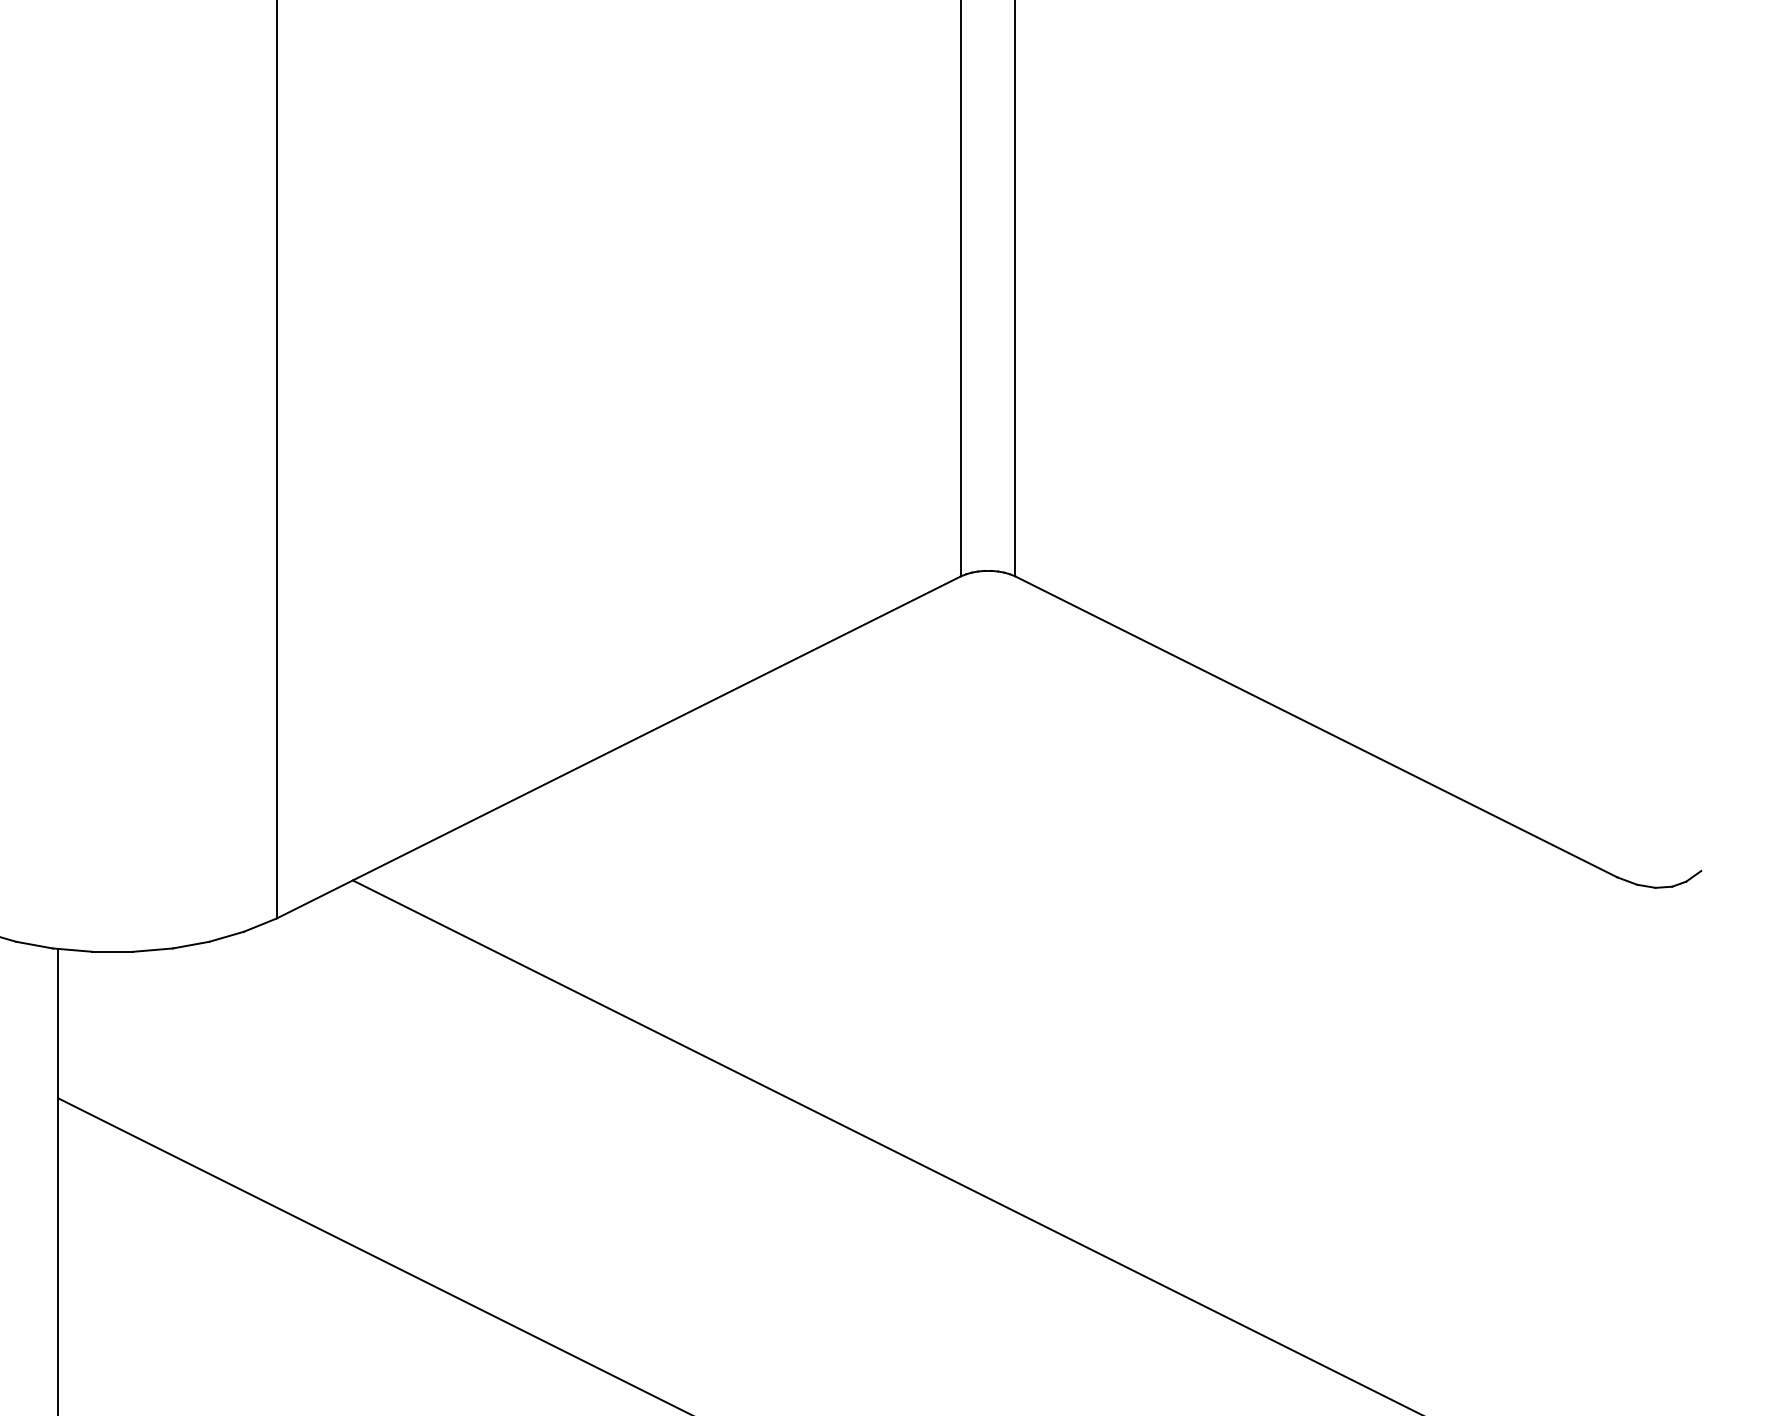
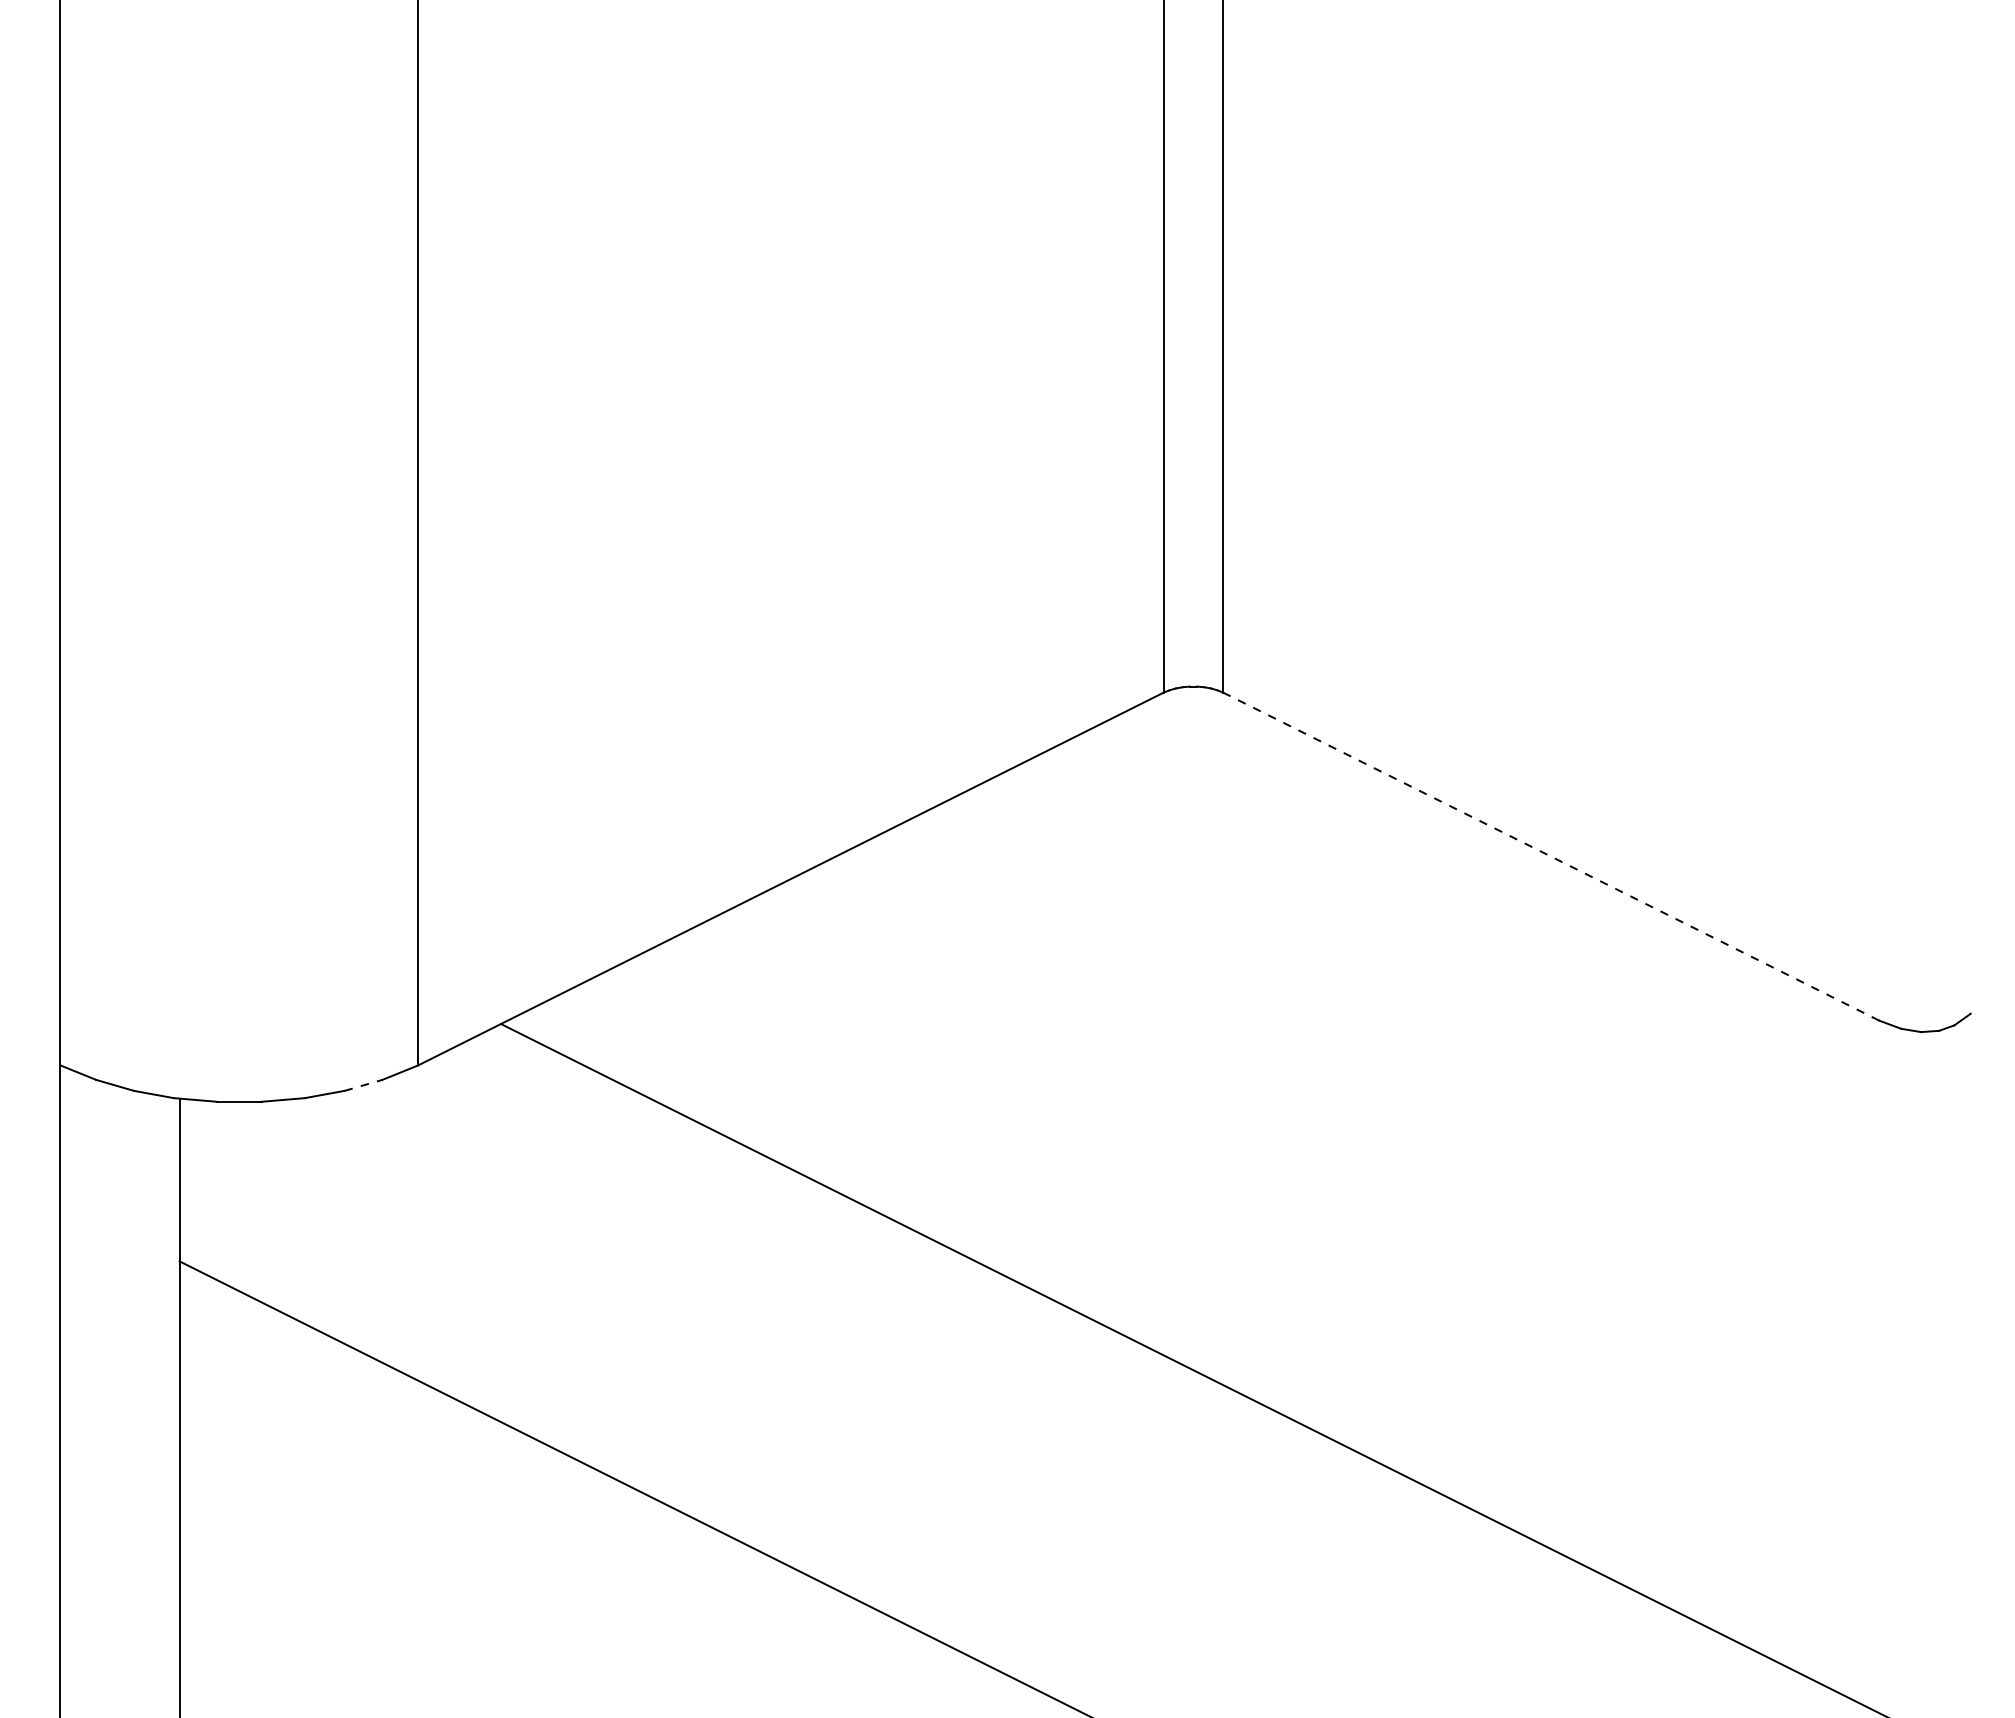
line: (1316, 726) -> (1551, 856), solid -> dashed
line: (226, 936) -> (363, 1085), solid -> dashed

